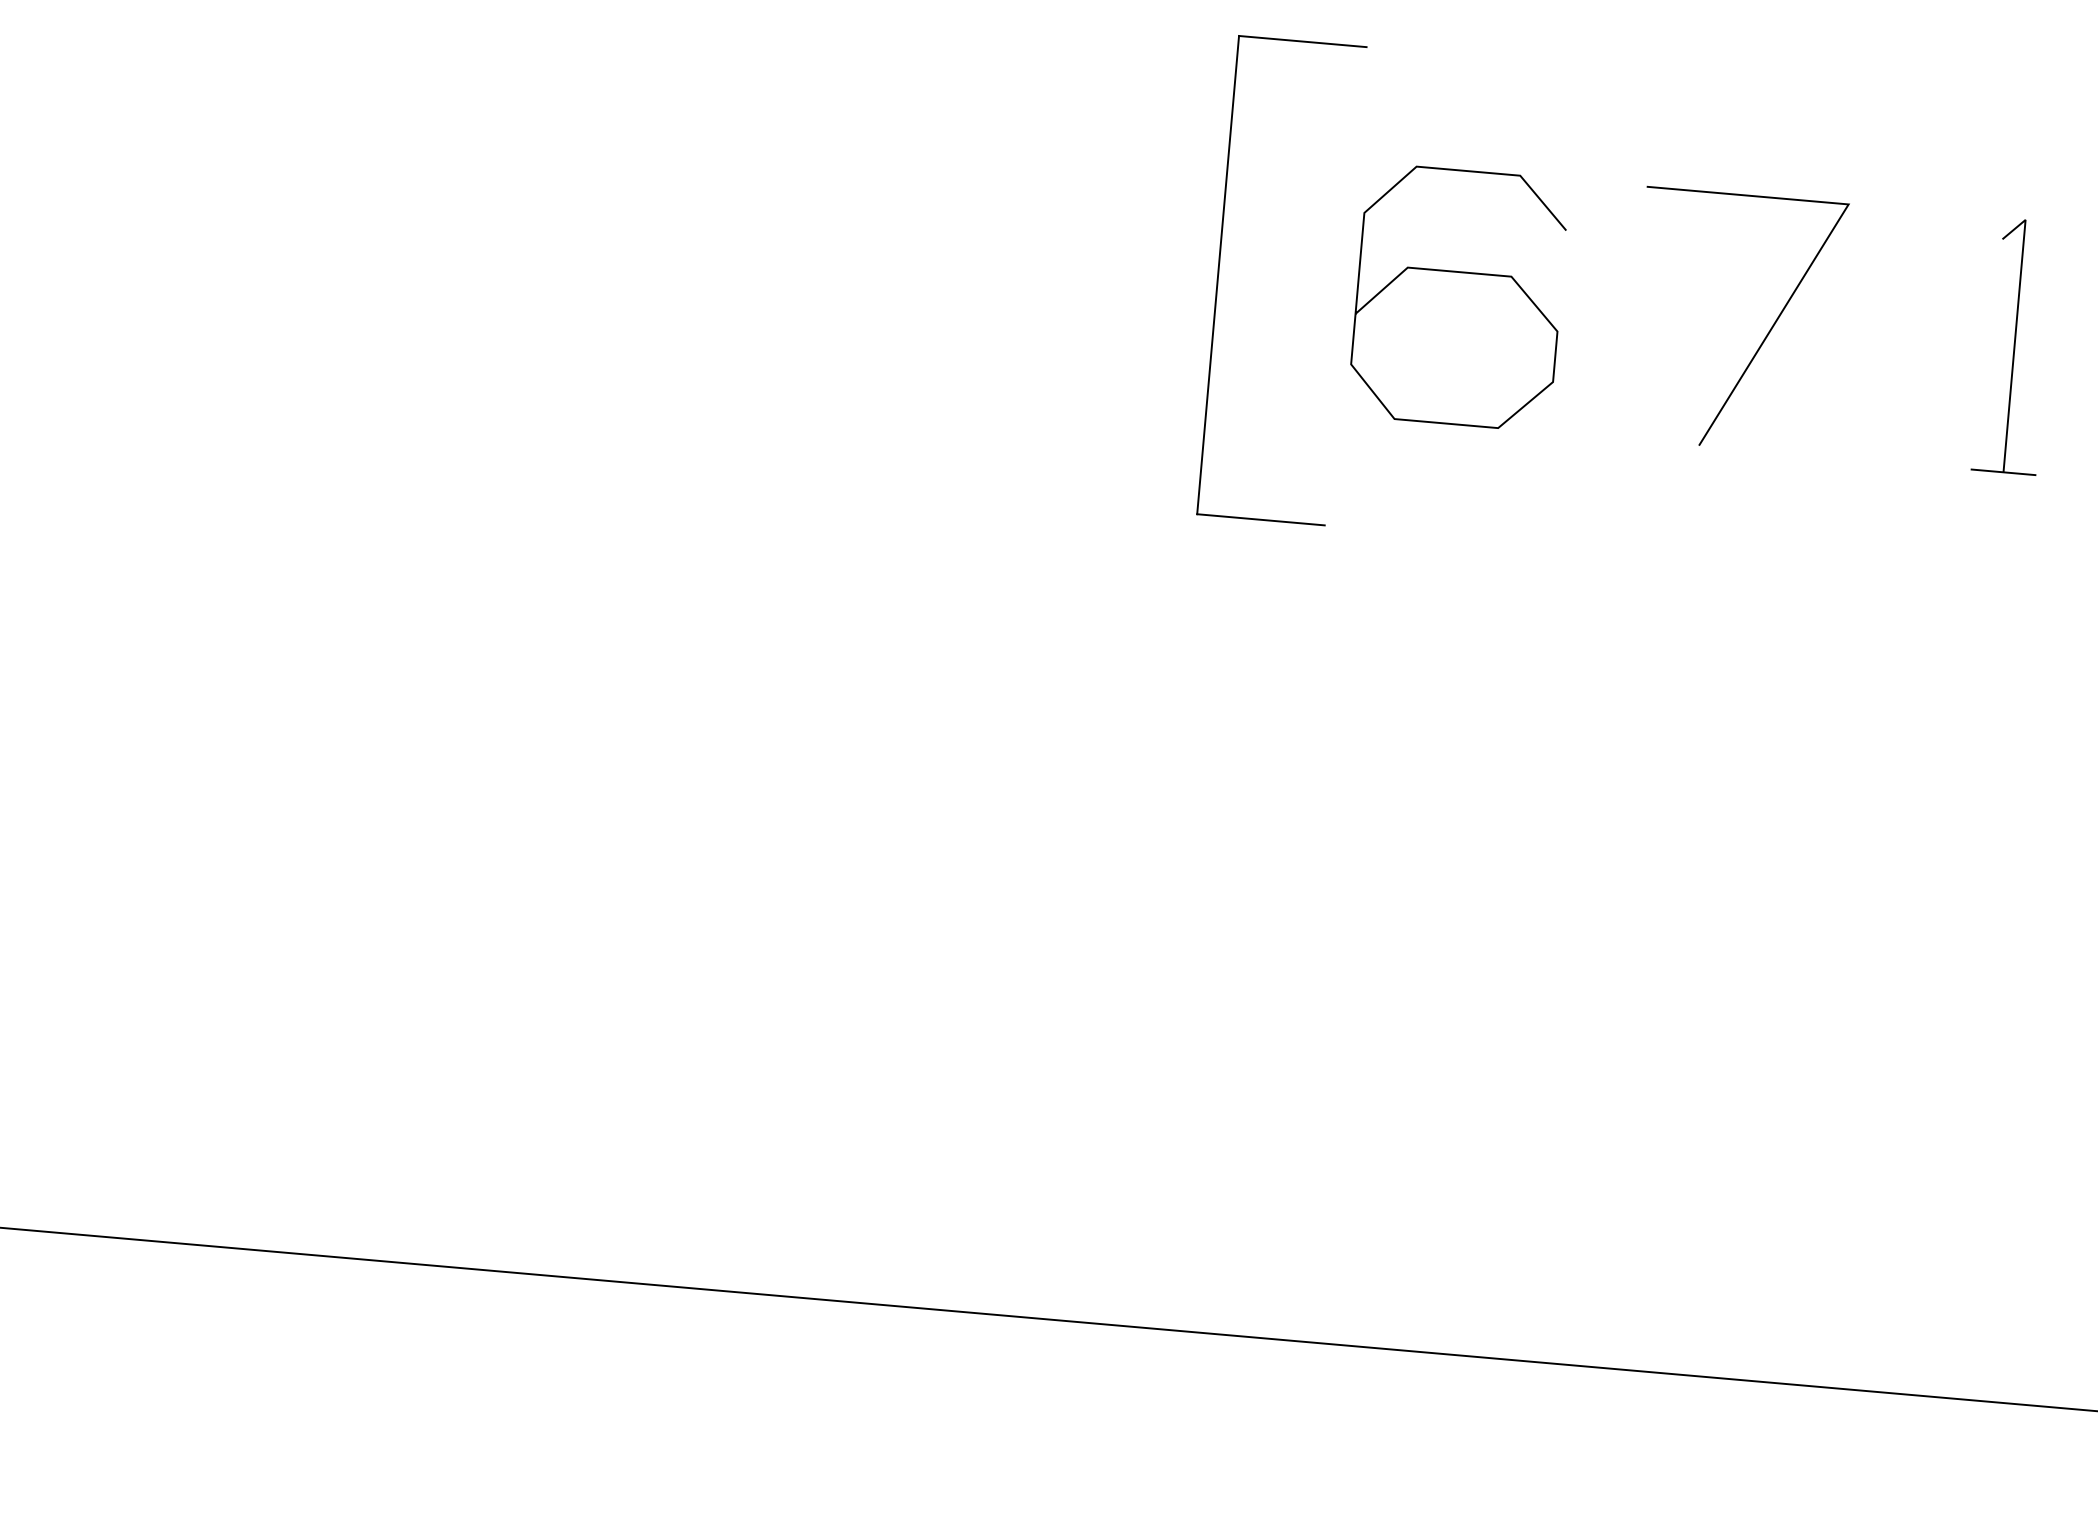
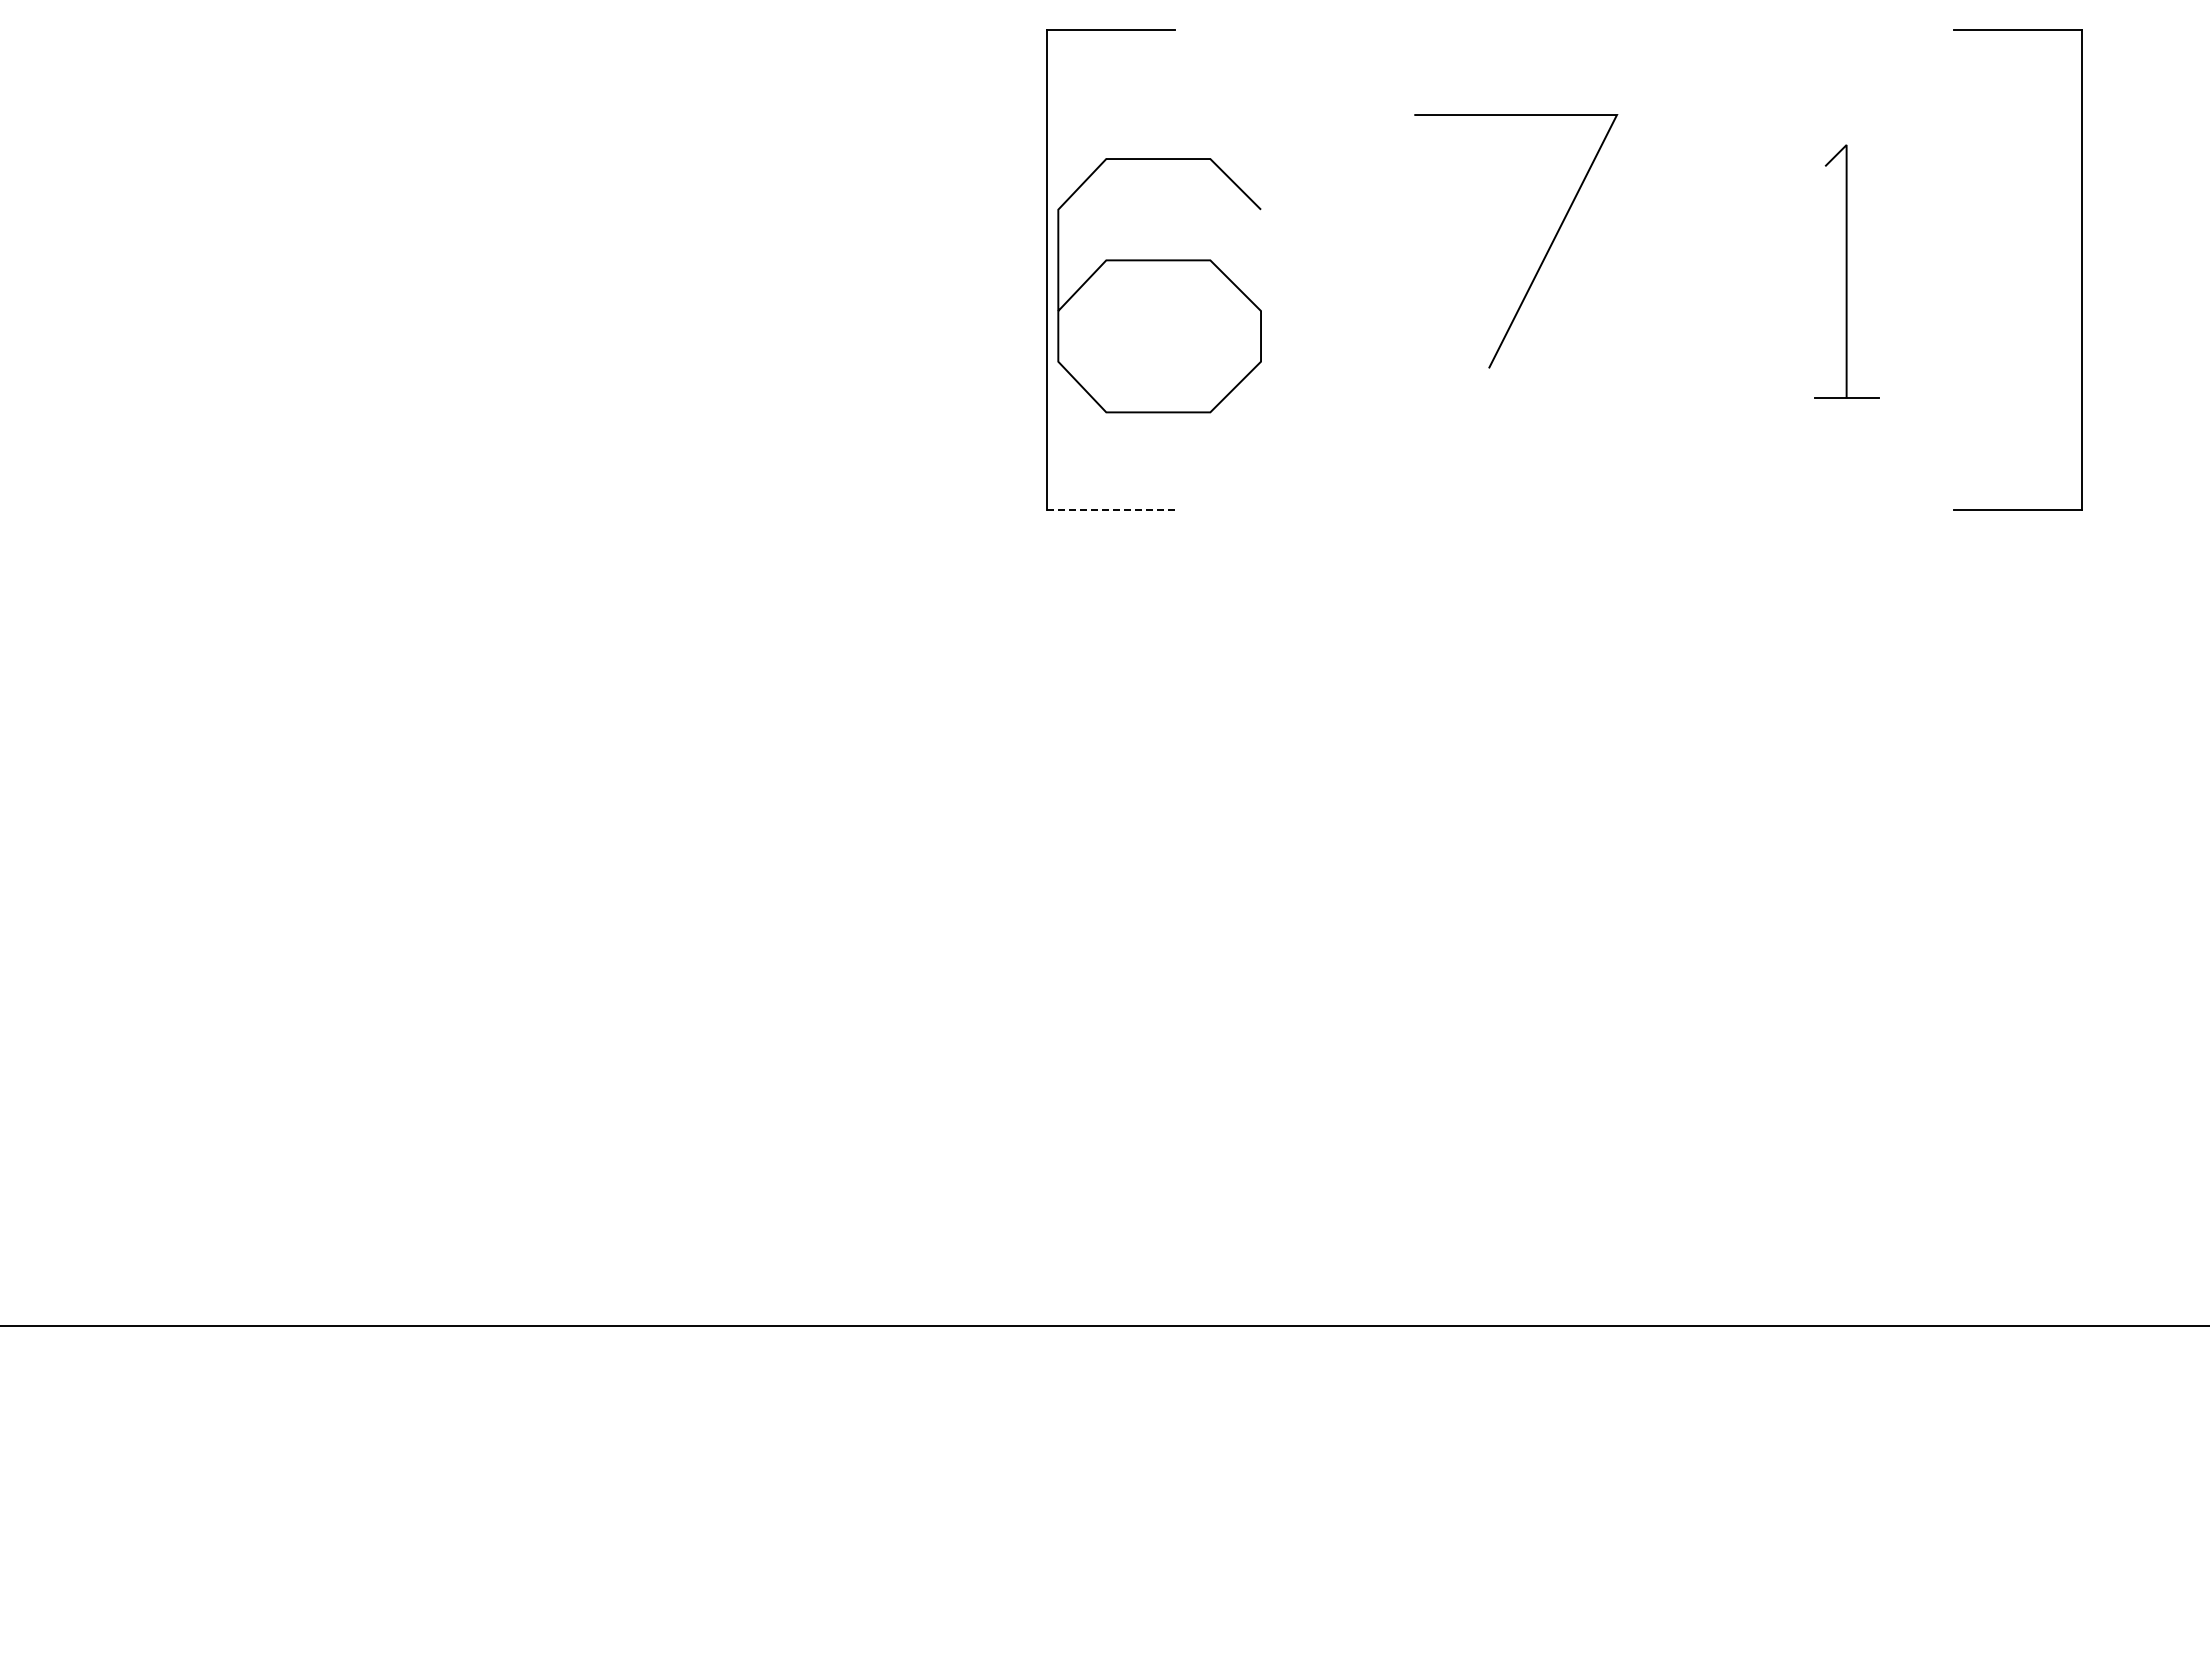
curve: (1460, 273) -> (1159, 261), moved
line: (1764, 339) -> (1544, 256), moved
line: (1261, 519) -> (1111, 510), solid -> dashed

